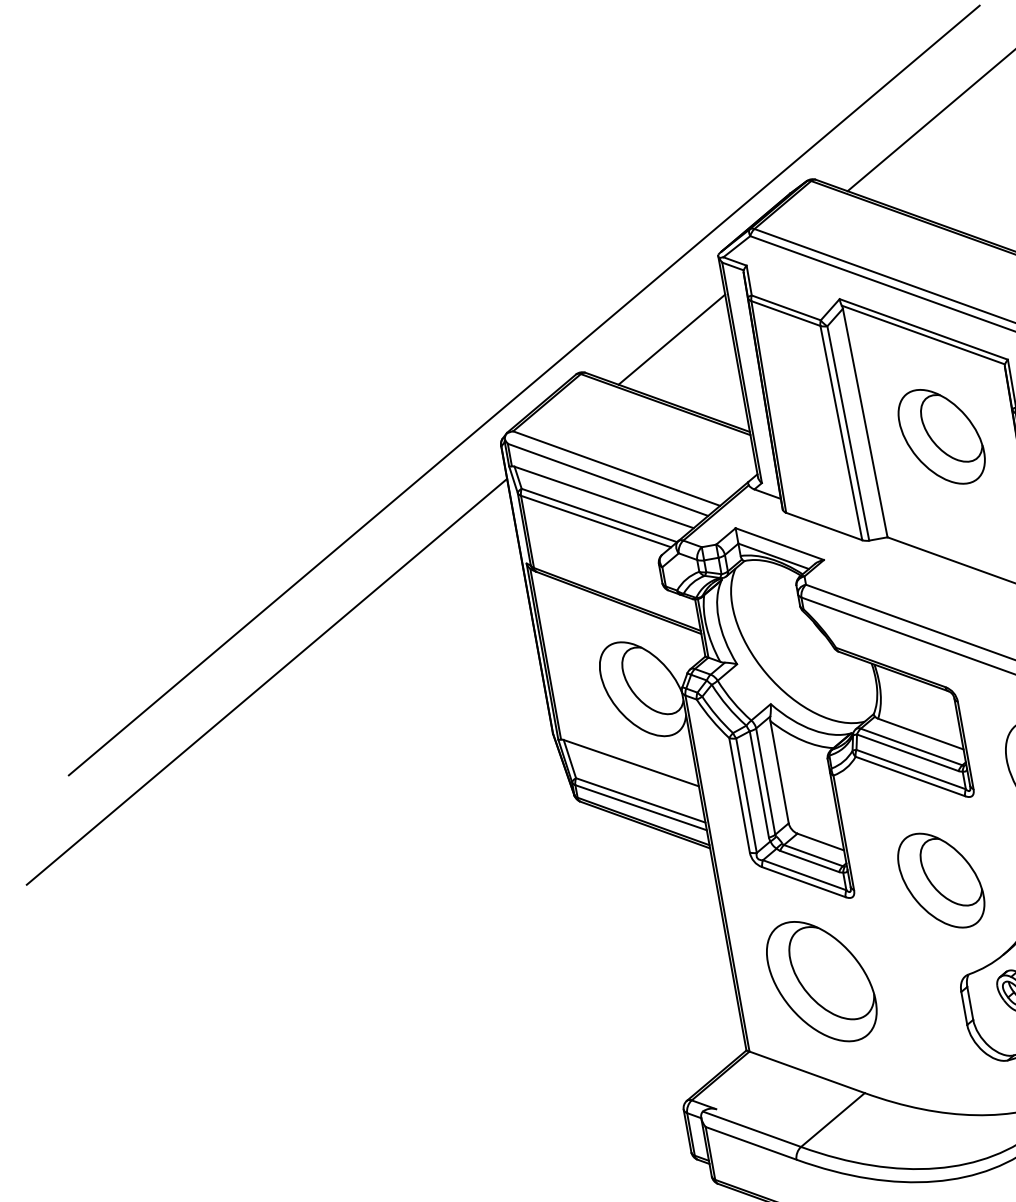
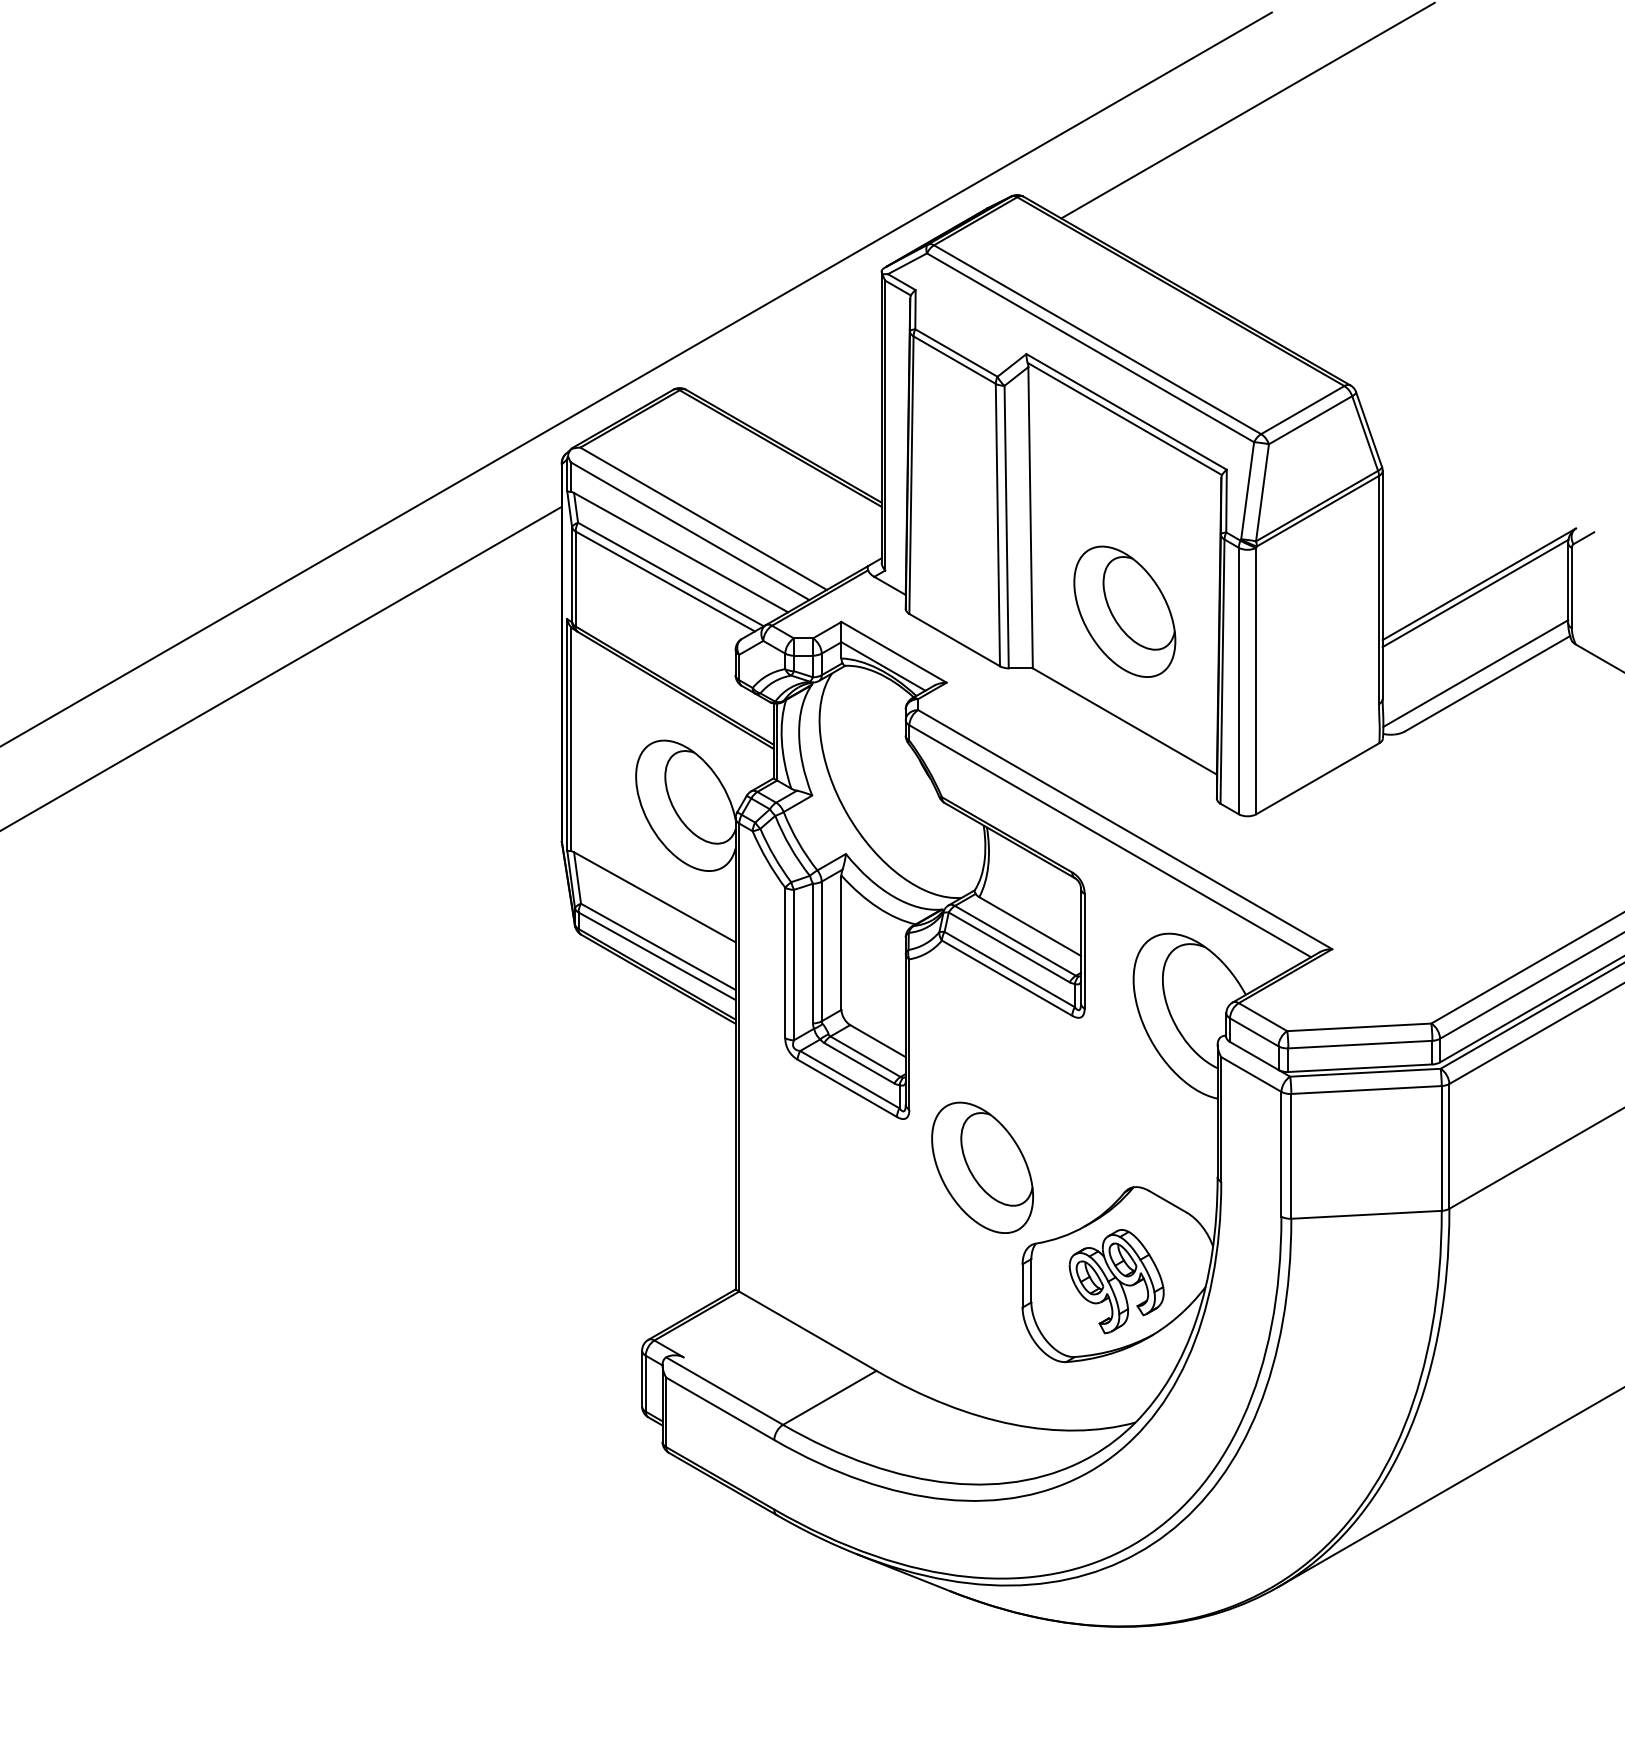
line: (671, 339) -> (803, 367), removed
part: (941, 436) -> (1124, 611), moved
part: (941, 880) -> (982, 1167), moved
part: (821, 981) -> (847, 1218), removed

